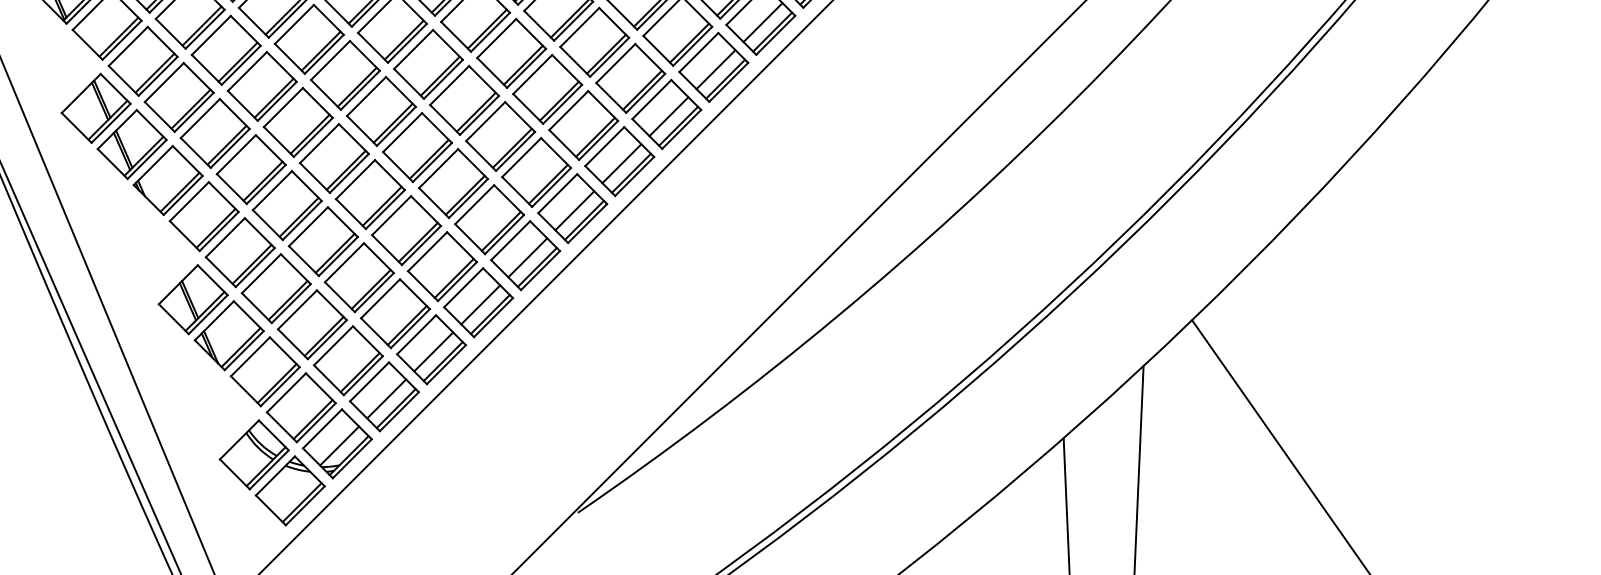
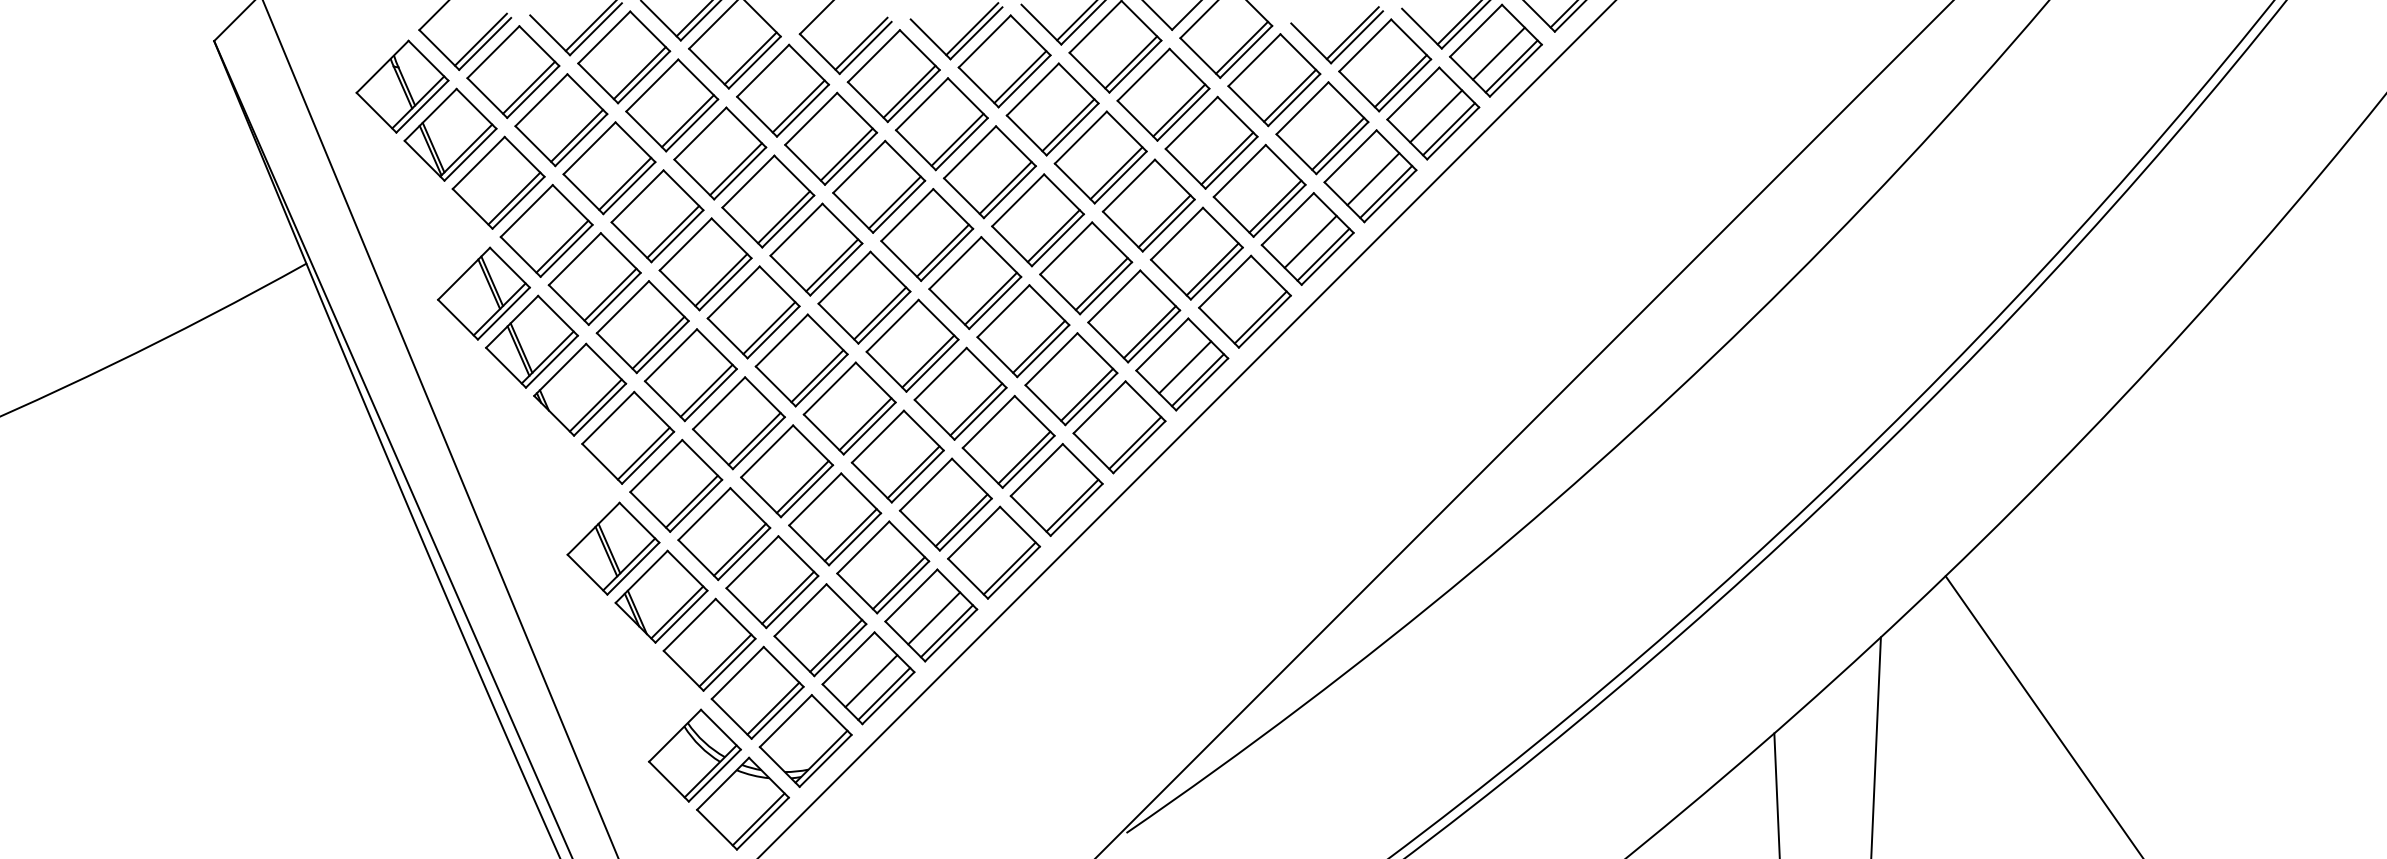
line: (668, 116) -> (1247, 304), removed
line: (574, 211) -> (1122, 430), removed
line: (527, 257) -> (1059, 492), removed
line: (480, 304) -> (996, 555), removed
line: (339, 445) -> (808, 743), removed

